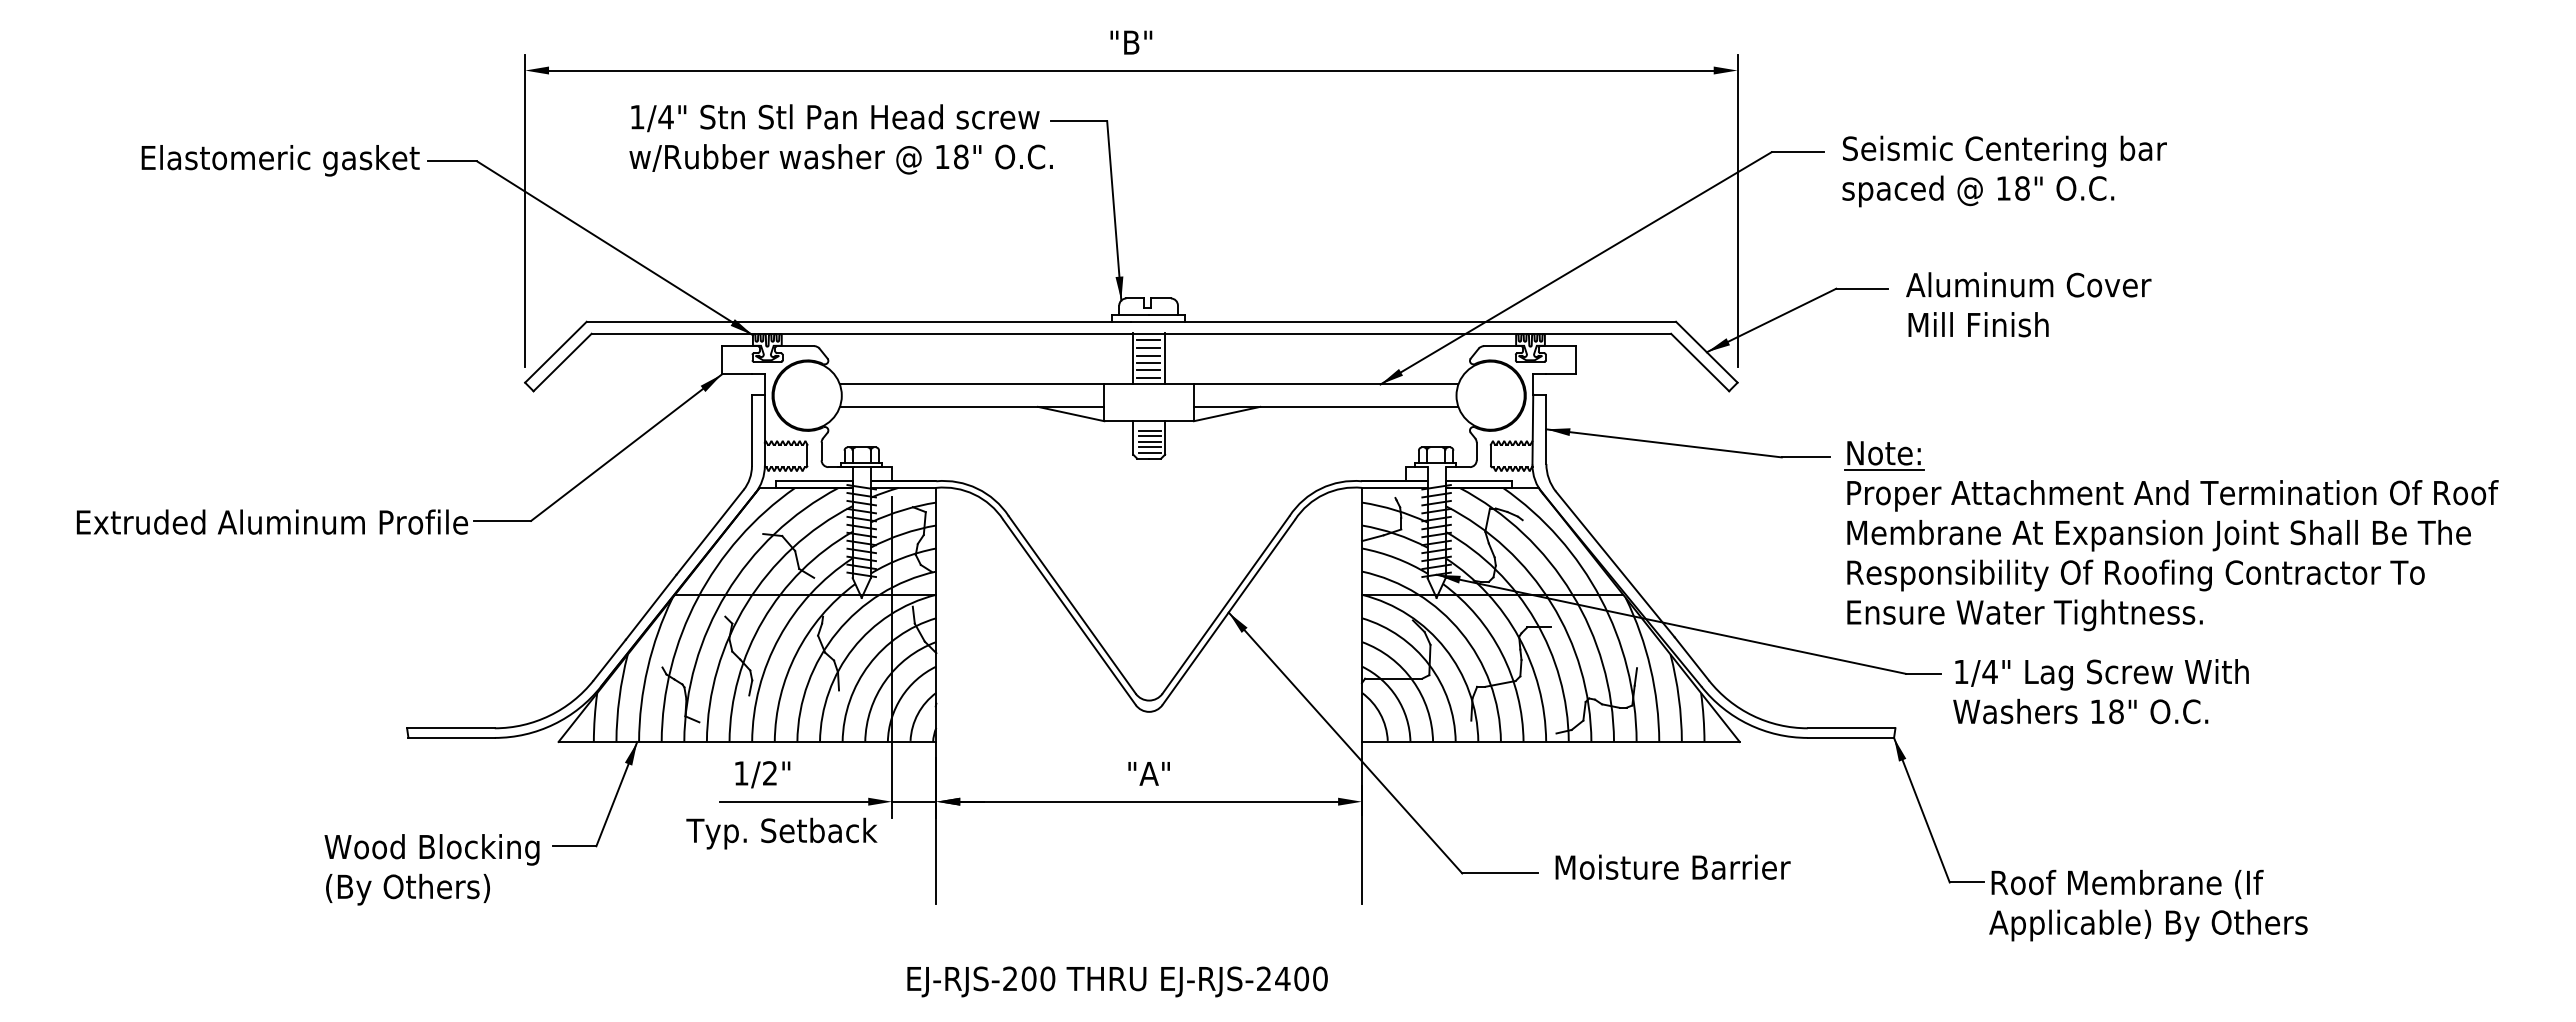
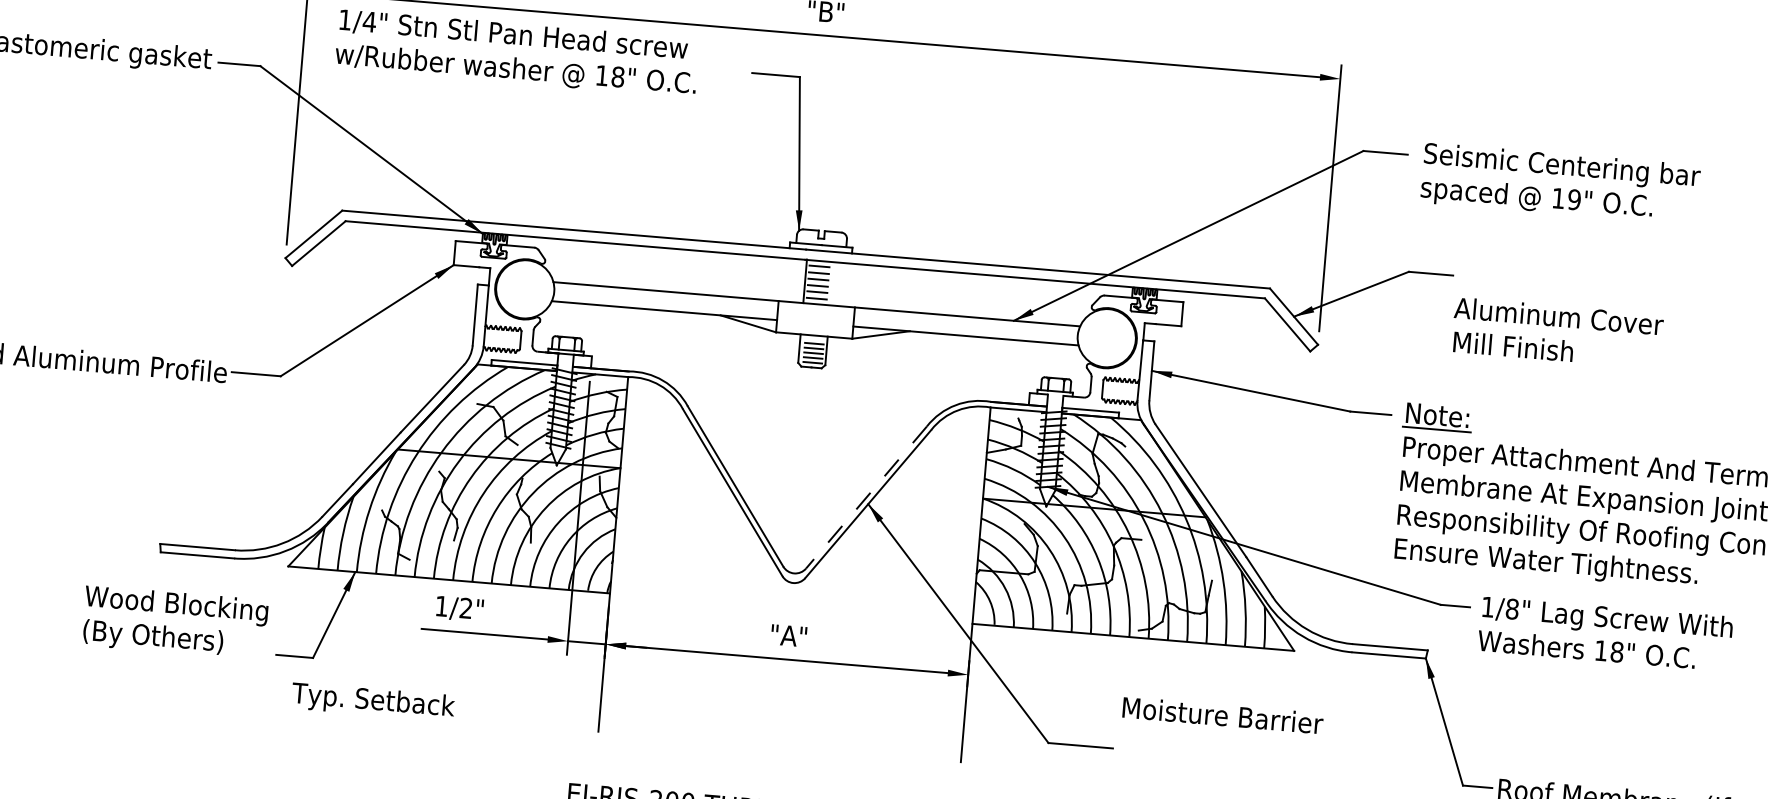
text: (840, 139) -> (516, 53), moved
text: (2022, 188) -> (1574, 199), 18" -> 19"
text: (2028, 304) -> (1557, 333), moved
line: (1165, 358) -> (832, 283), removed
line: (1225, 605) -> (866, 497), solid -> dashed
text: (1989, 671) -> (1511, 608), 1/4" -> 1/8"
text: (781, 833) -> (372, 701), moved
text: (1672, 866) -> (1222, 714), moved
text: (431, 869) -> (174, 622), moved

